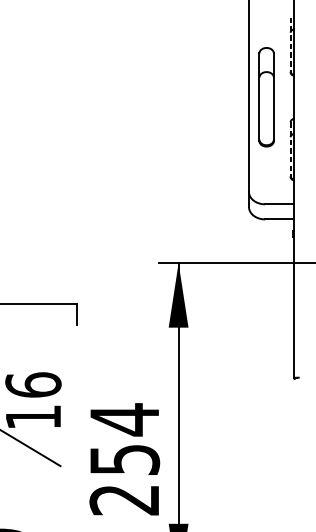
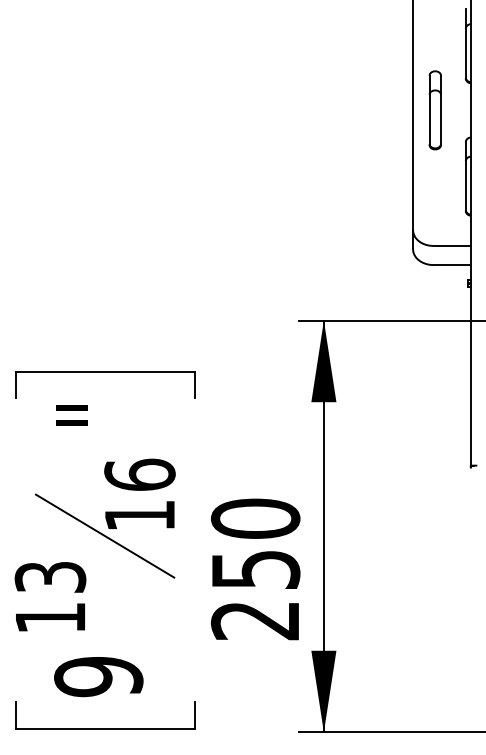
line: (290, 45) -> (465, 44), dashed -> solid
part: (265, 97) -> (434, 110), size x0.62
line: (290, 149) -> (465, 176), dashed -> solid
text: (124, 419) -> (255, 518), 254 -> 250

